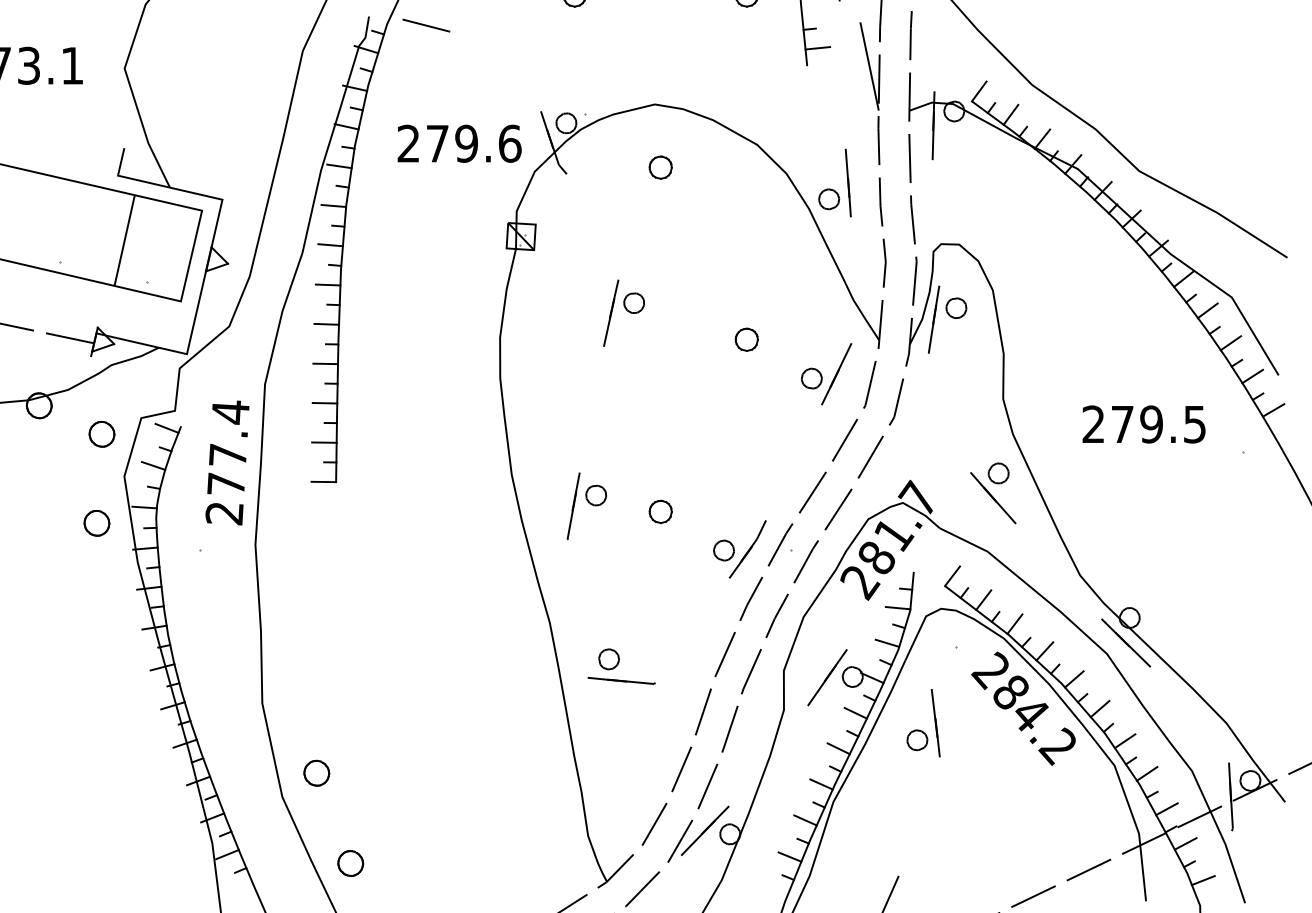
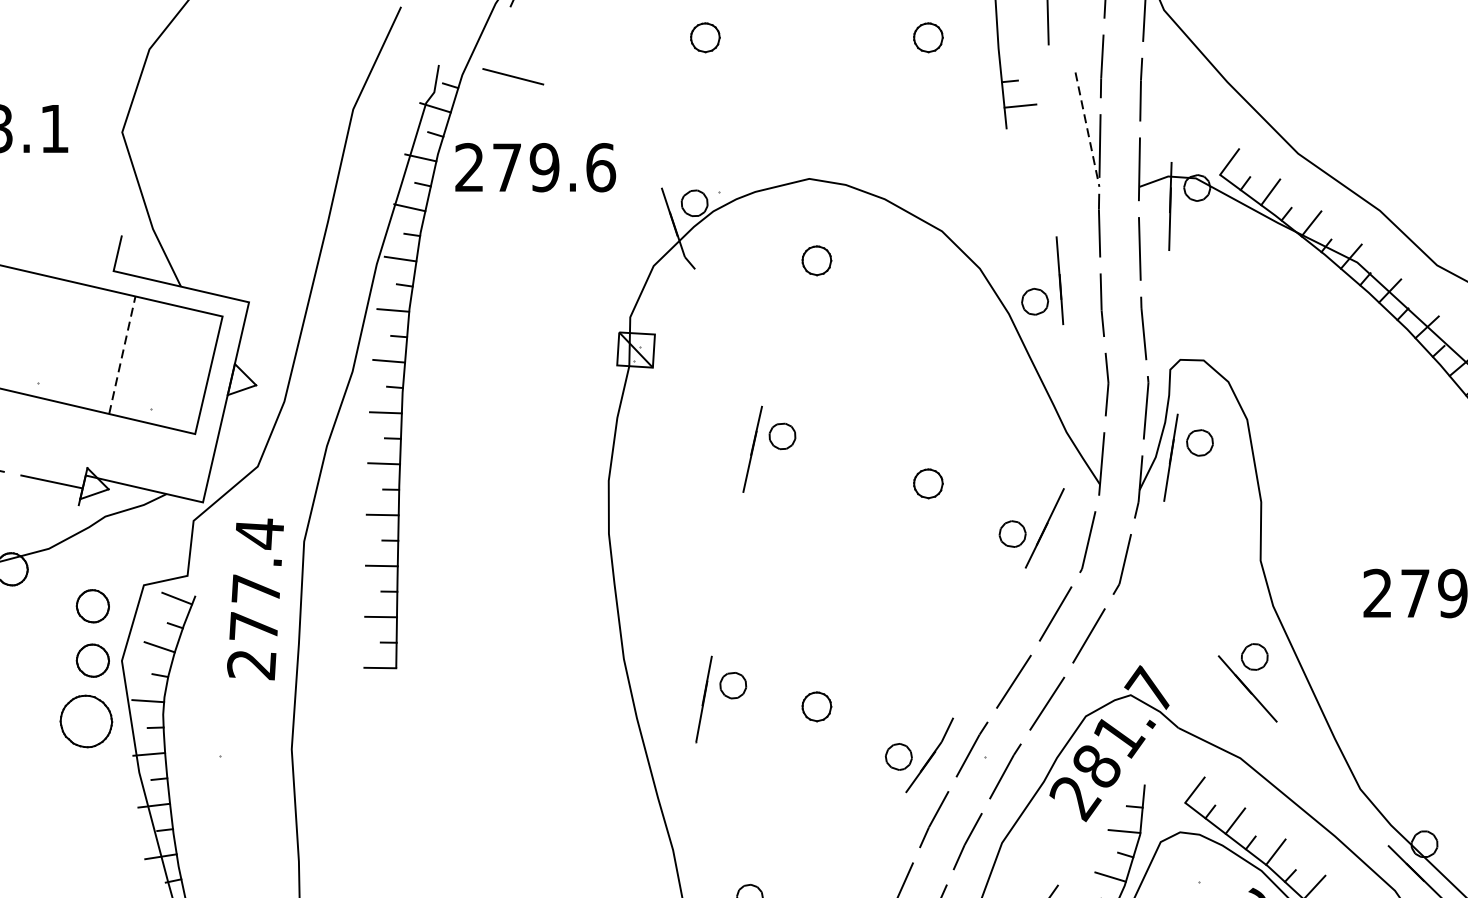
line: (869, 66) -> (1087, 129), solid -> dashed
text: (459, 143) -> (535, 167), moved
line: (124, 240) -> (122, 355), solid -> dashed
text: (227, 462) -> (255, 598), moved
part: (101, 476) -> (92, 660), added
part: (96, 523) -> (85, 721), size x1.6

